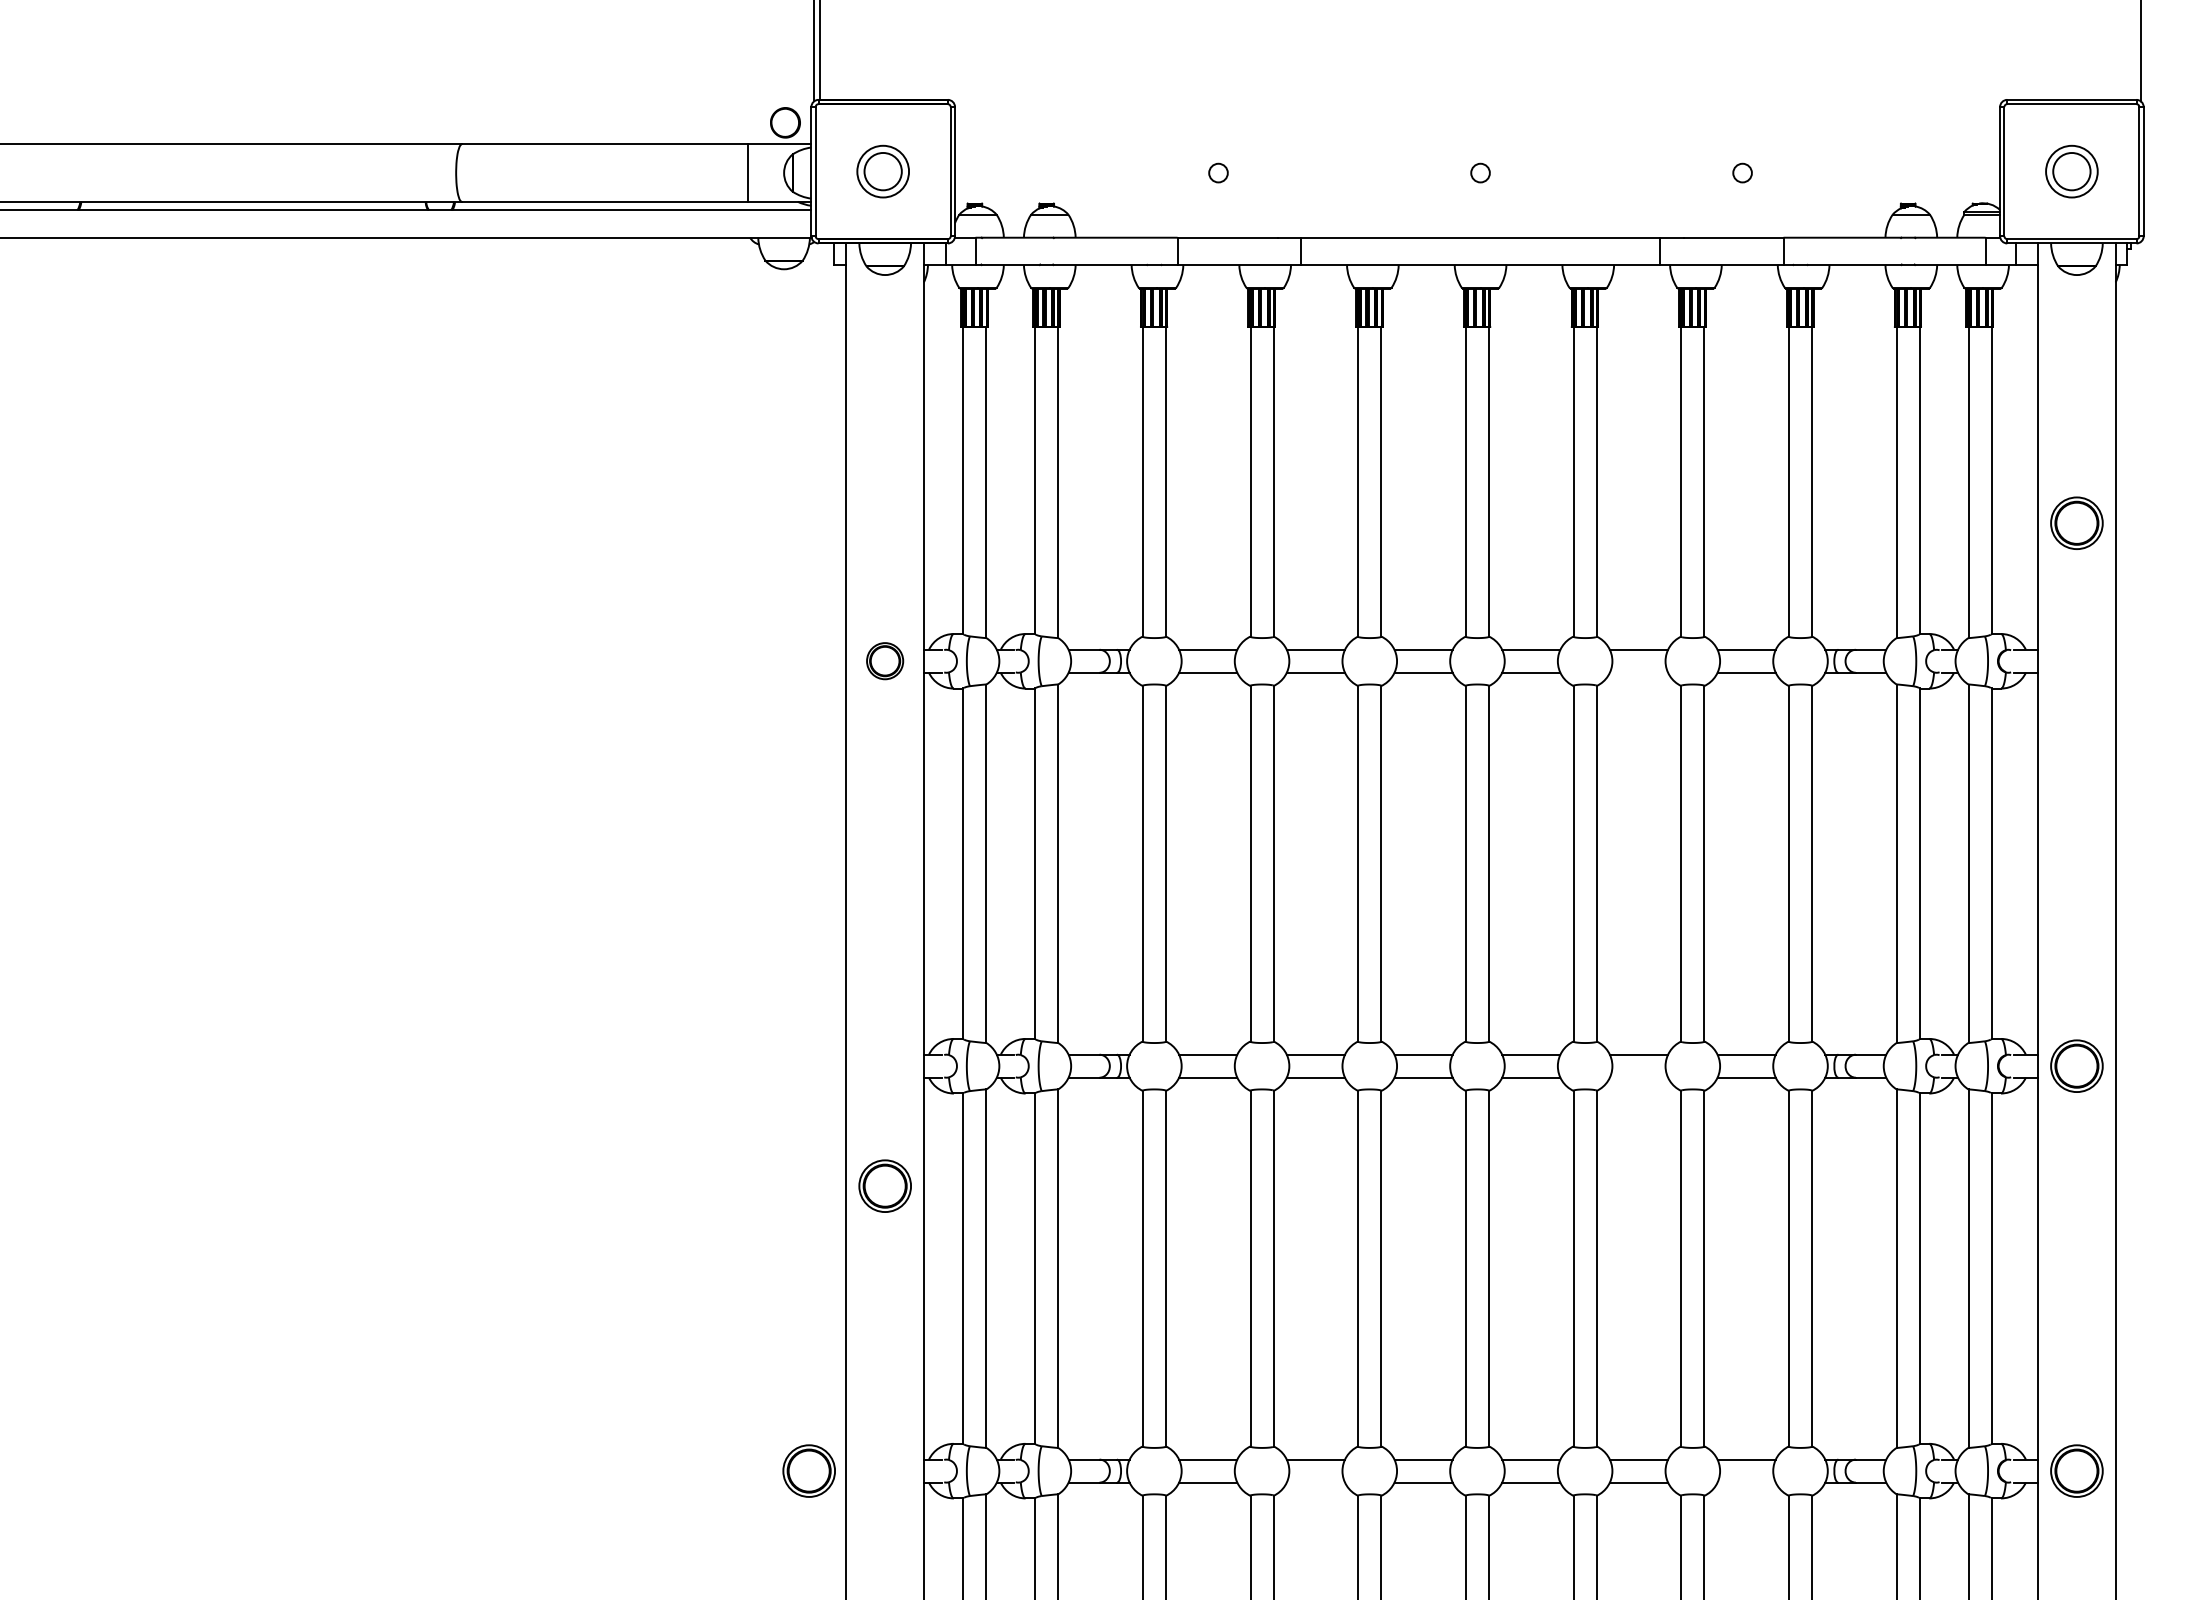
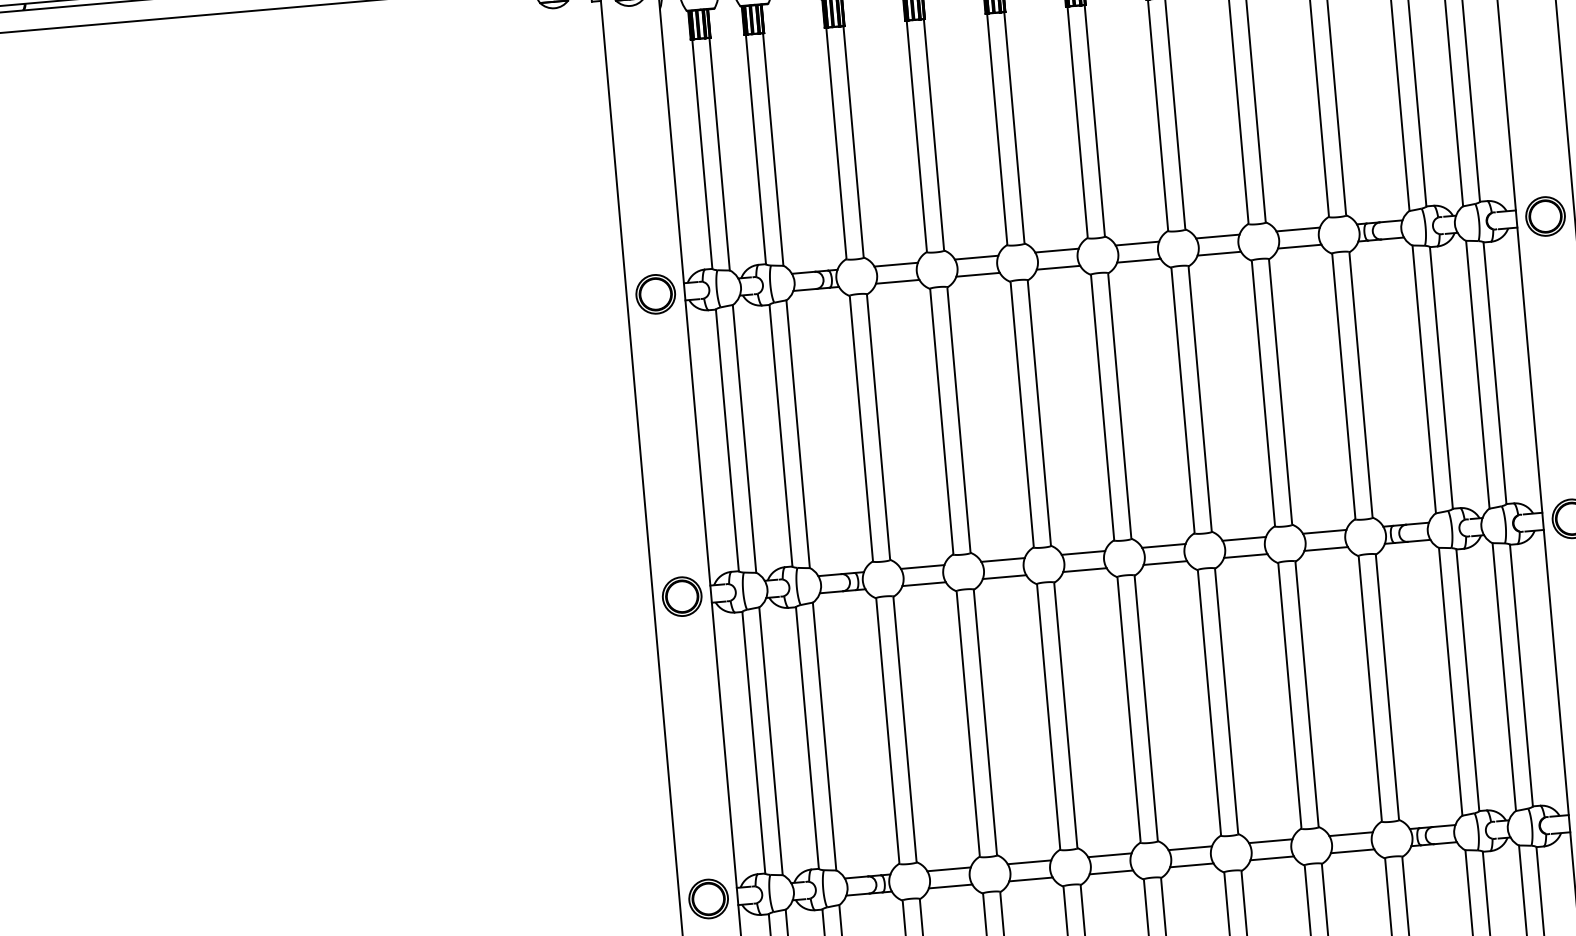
part: (2076, 522) -> (1545, 215), moved
part: (884, 660) -> (655, 293), size x1.43
line: (1638, 672) -> (1218, 253), added
line: (1638, 1077) -> (1245, 555), added
part: (884, 1185) -> (681, 596), moved
part: (808, 1470) -> (708, 898), moved
line: (1315, 1482) -> (1030, 879), added
line: (1746, 1482) -> (1352, 851), added

